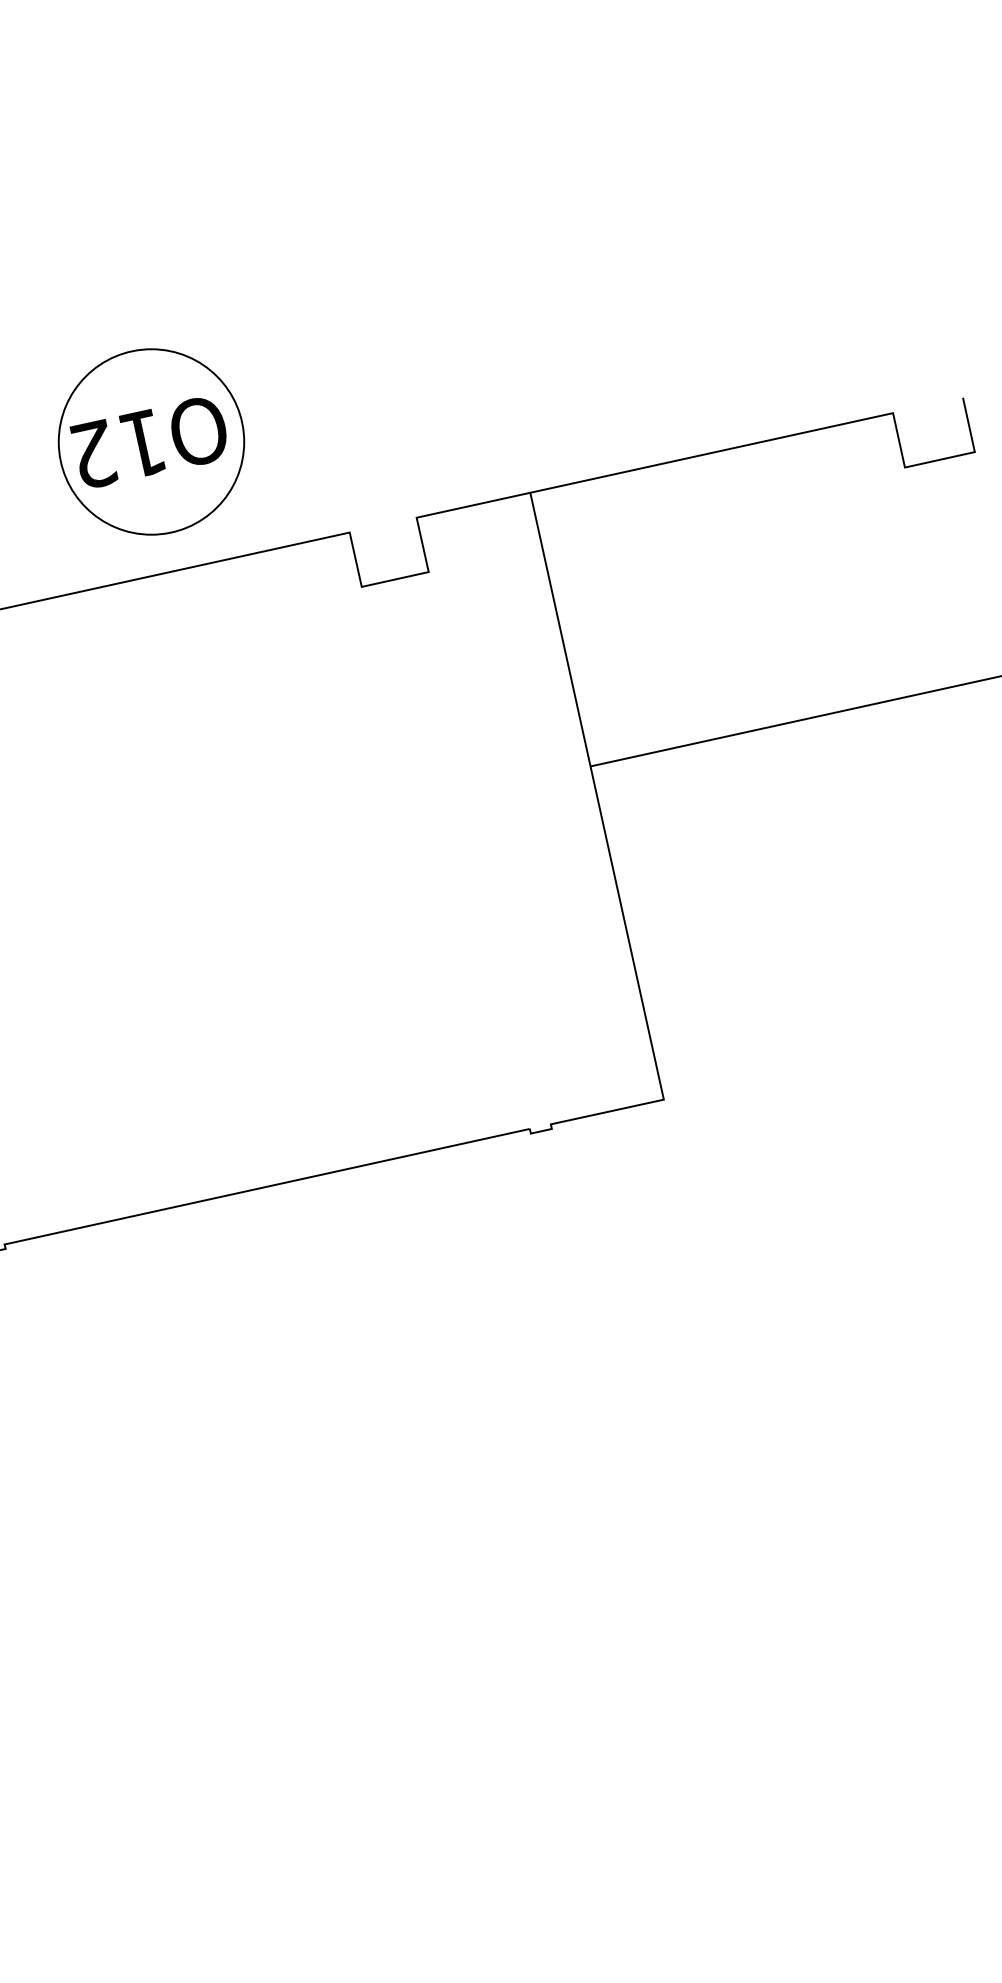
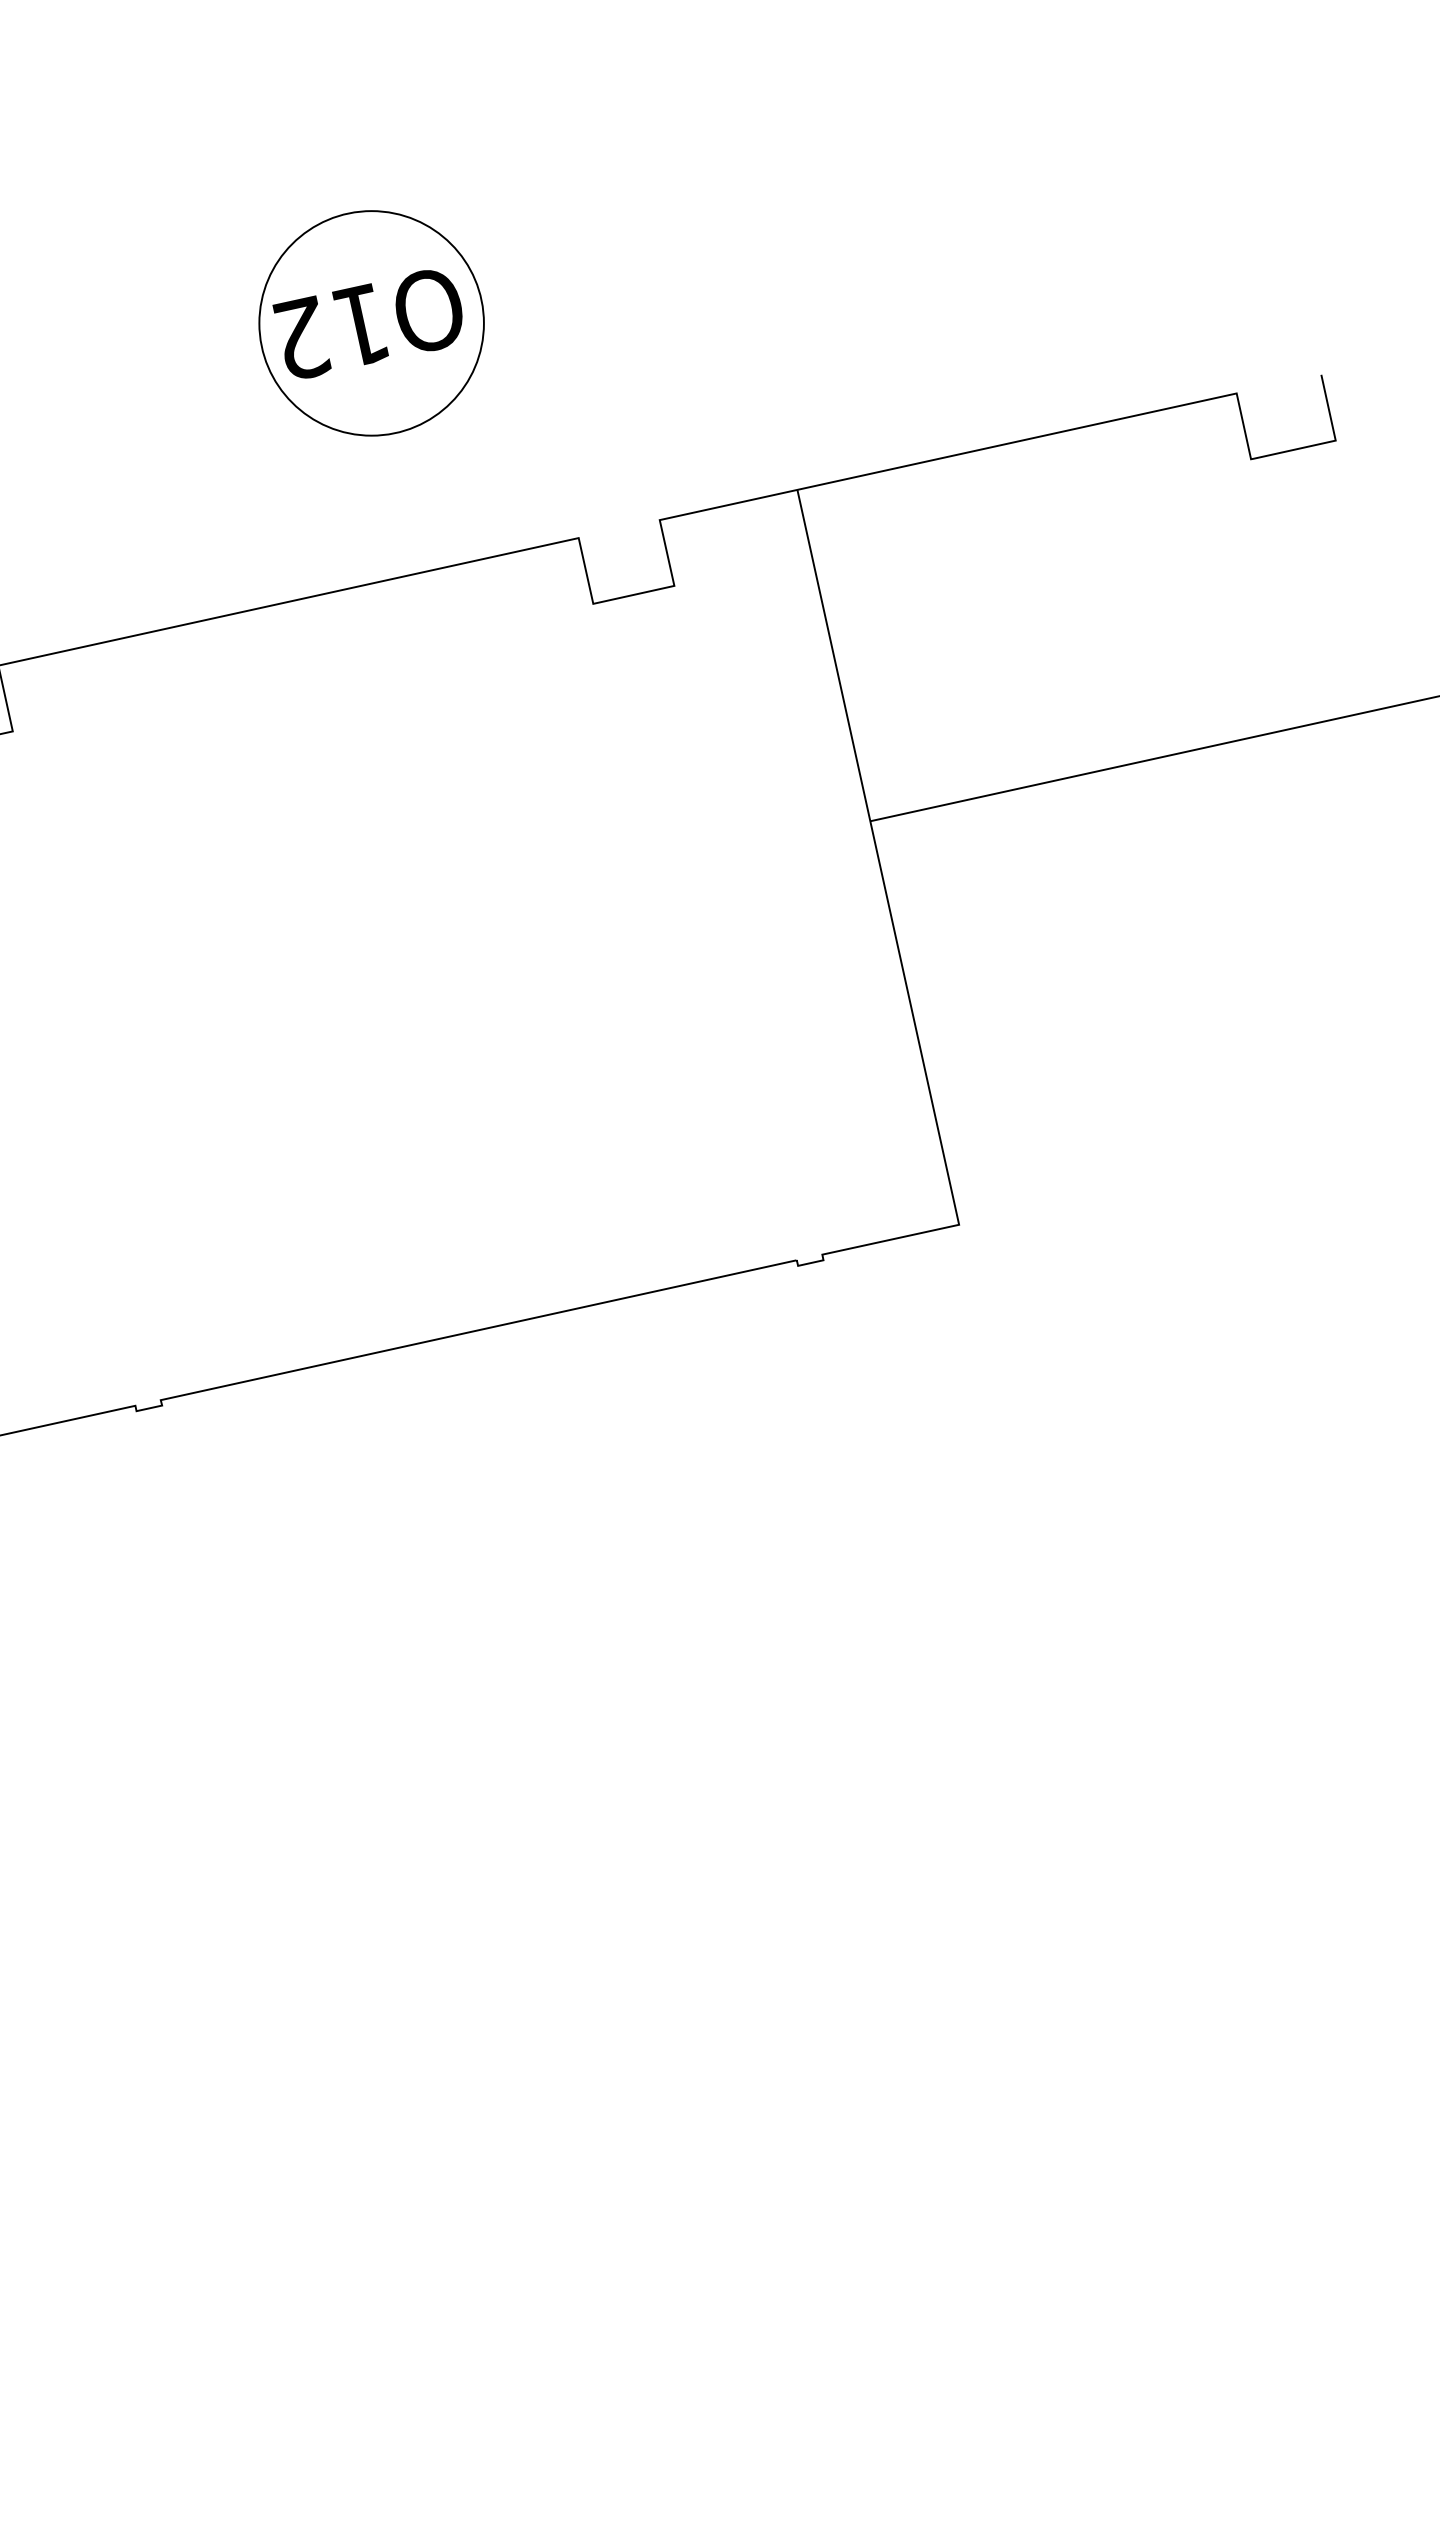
part: (151, 442) -> (371, 323), moved

